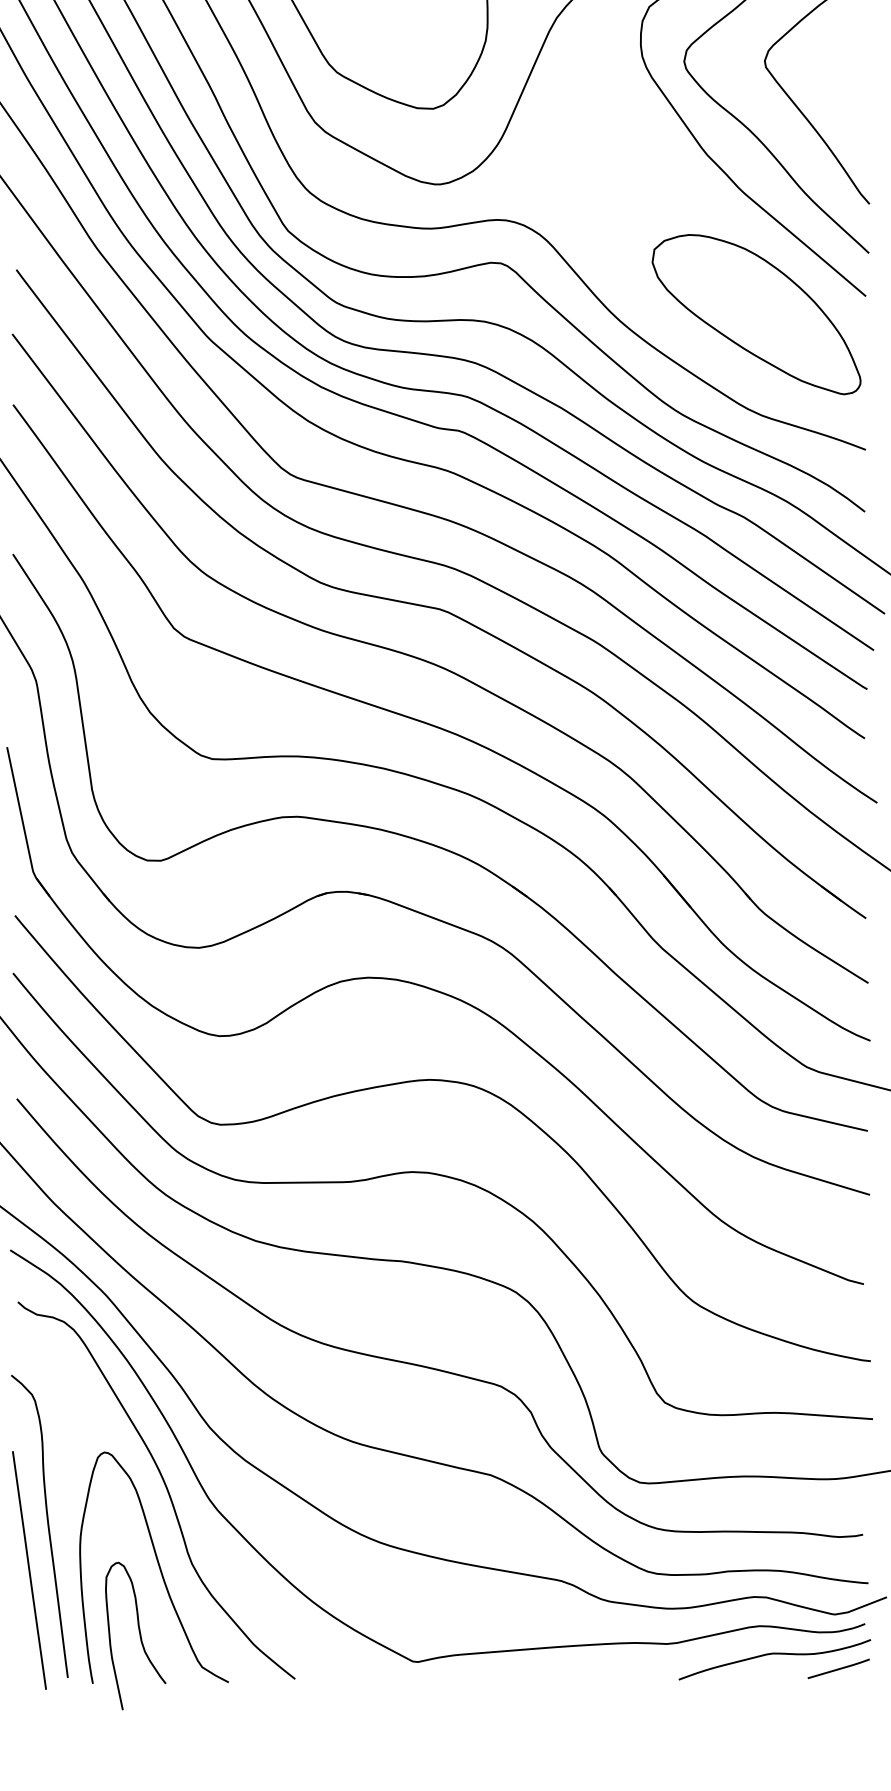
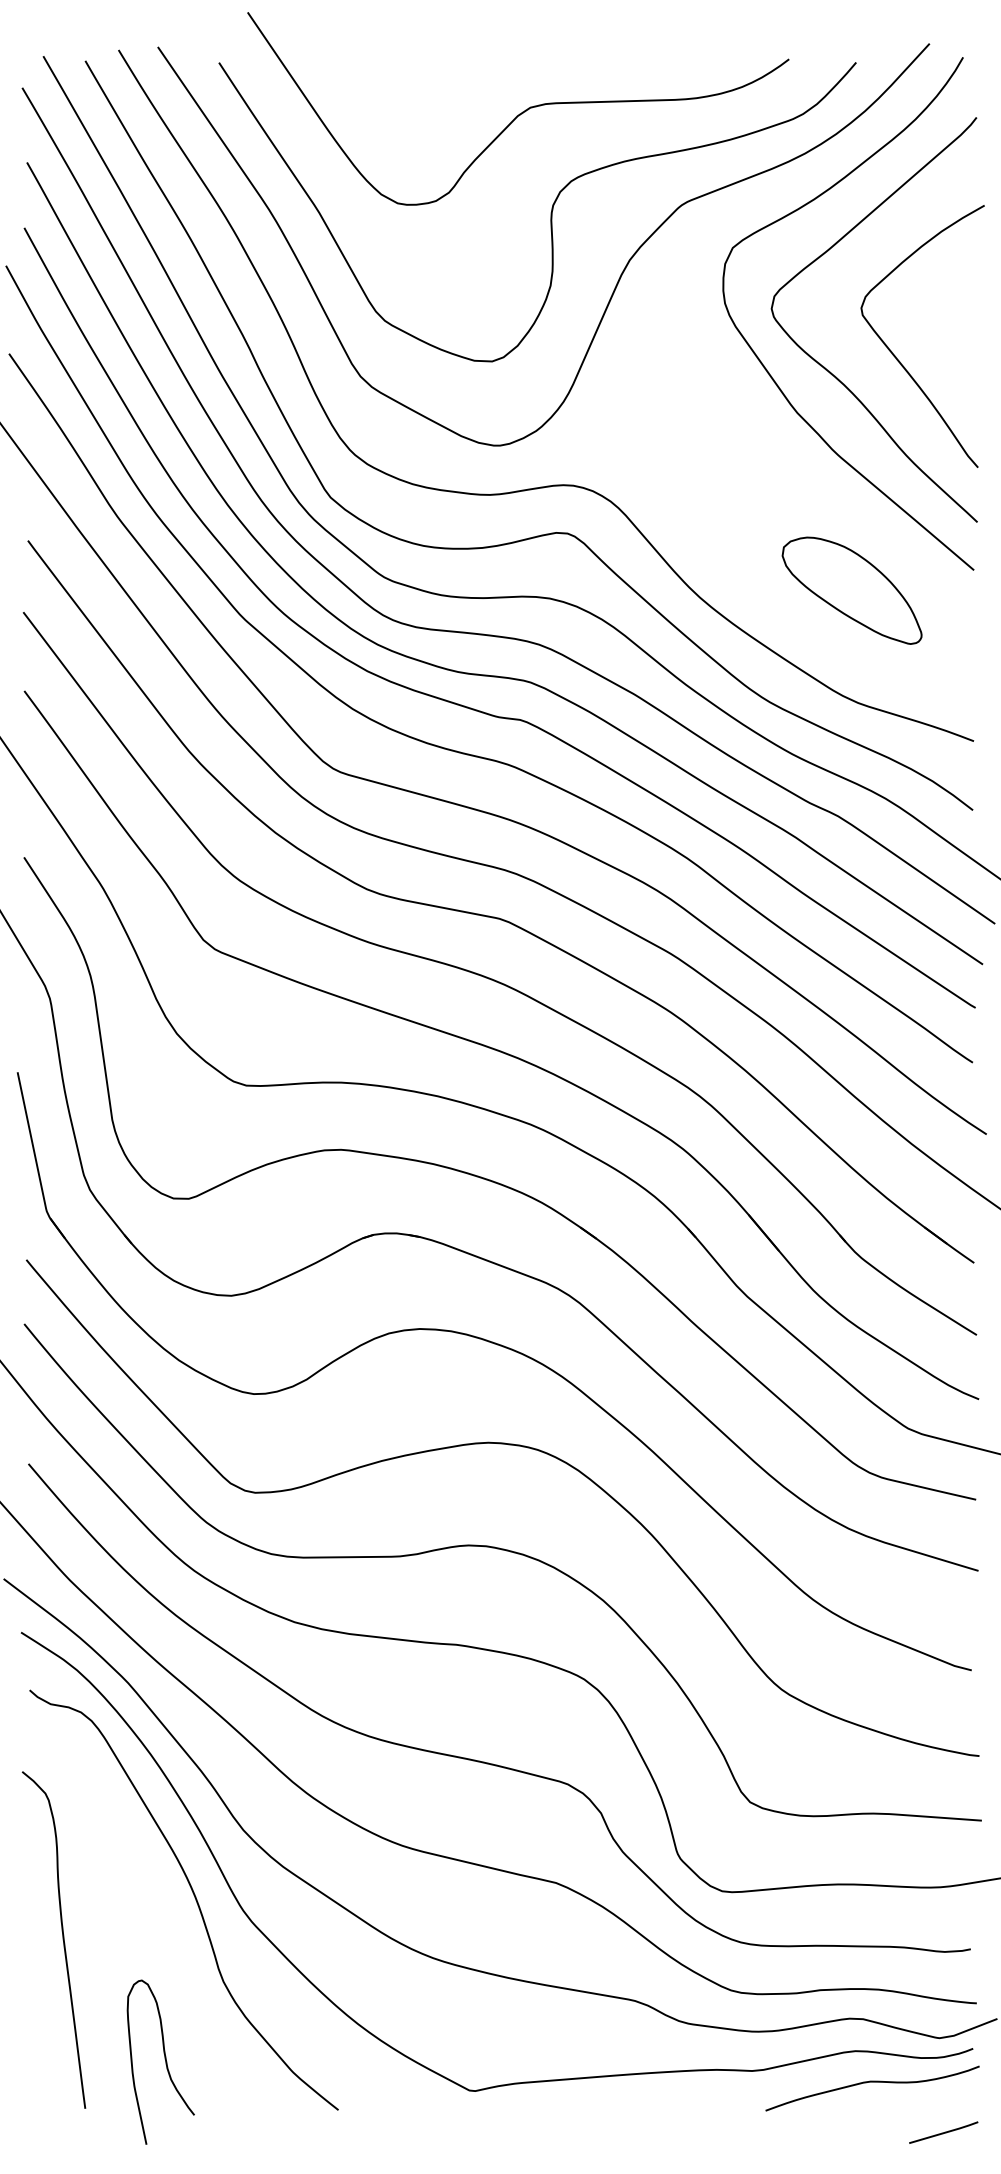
part: (755, 314) -> (851, 590), size x0.6
curve: (157, 1564) -> (185, 1982), removed
line: (29, 1569) -> (42, 1988), removed
line: (838, 1668) -> (943, 2132), moved

